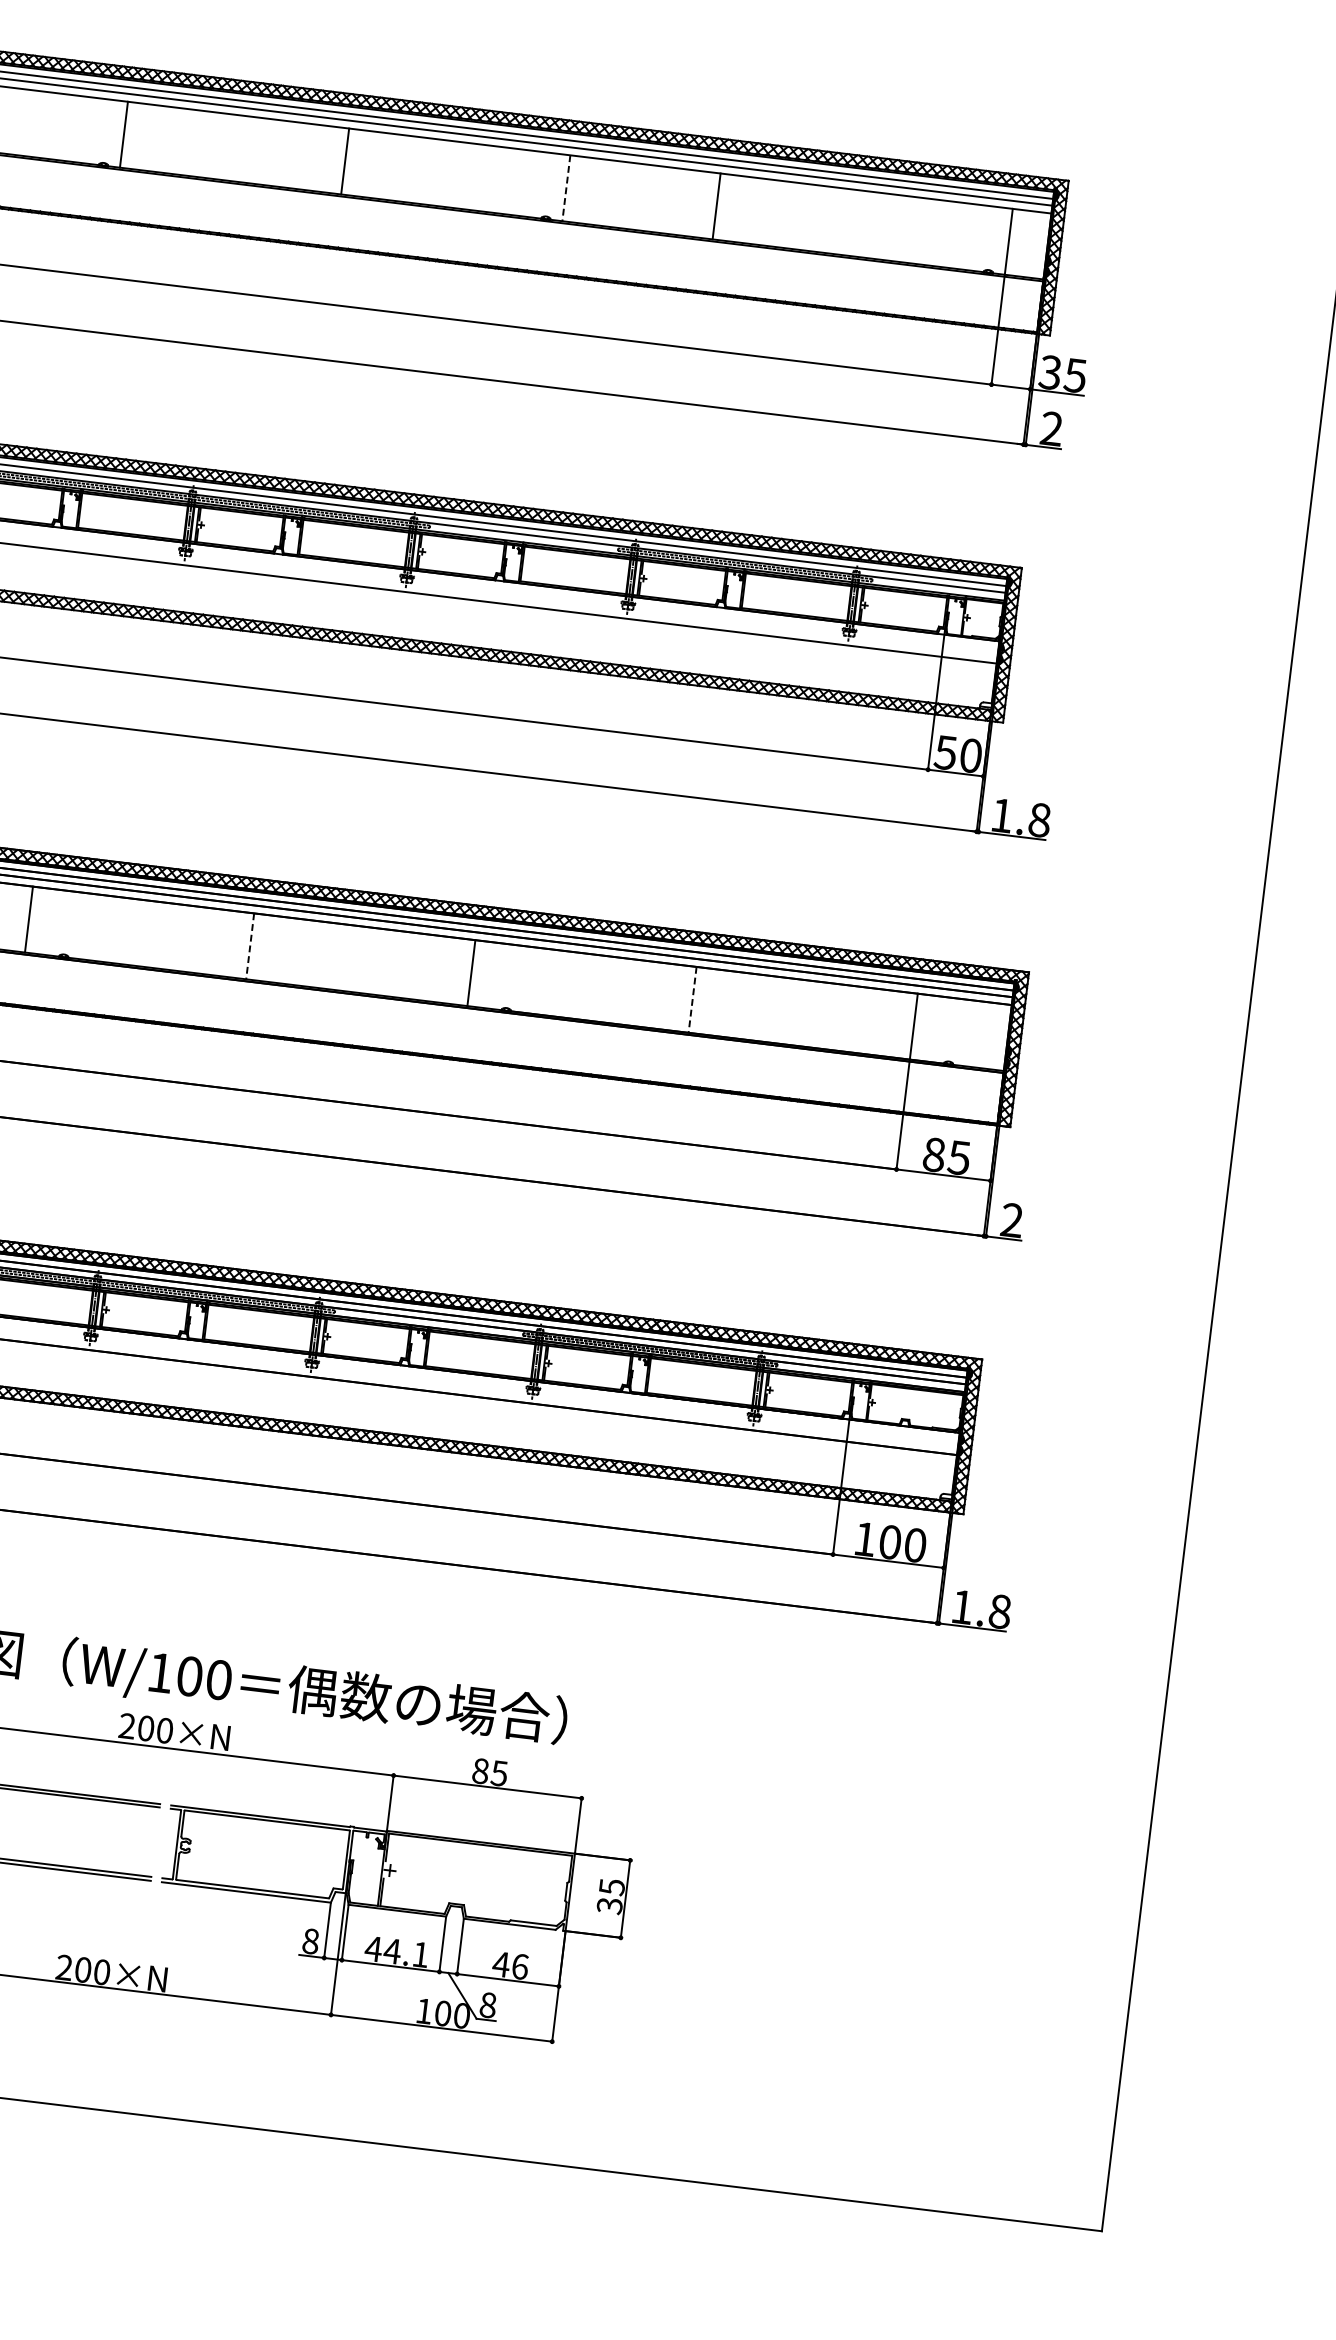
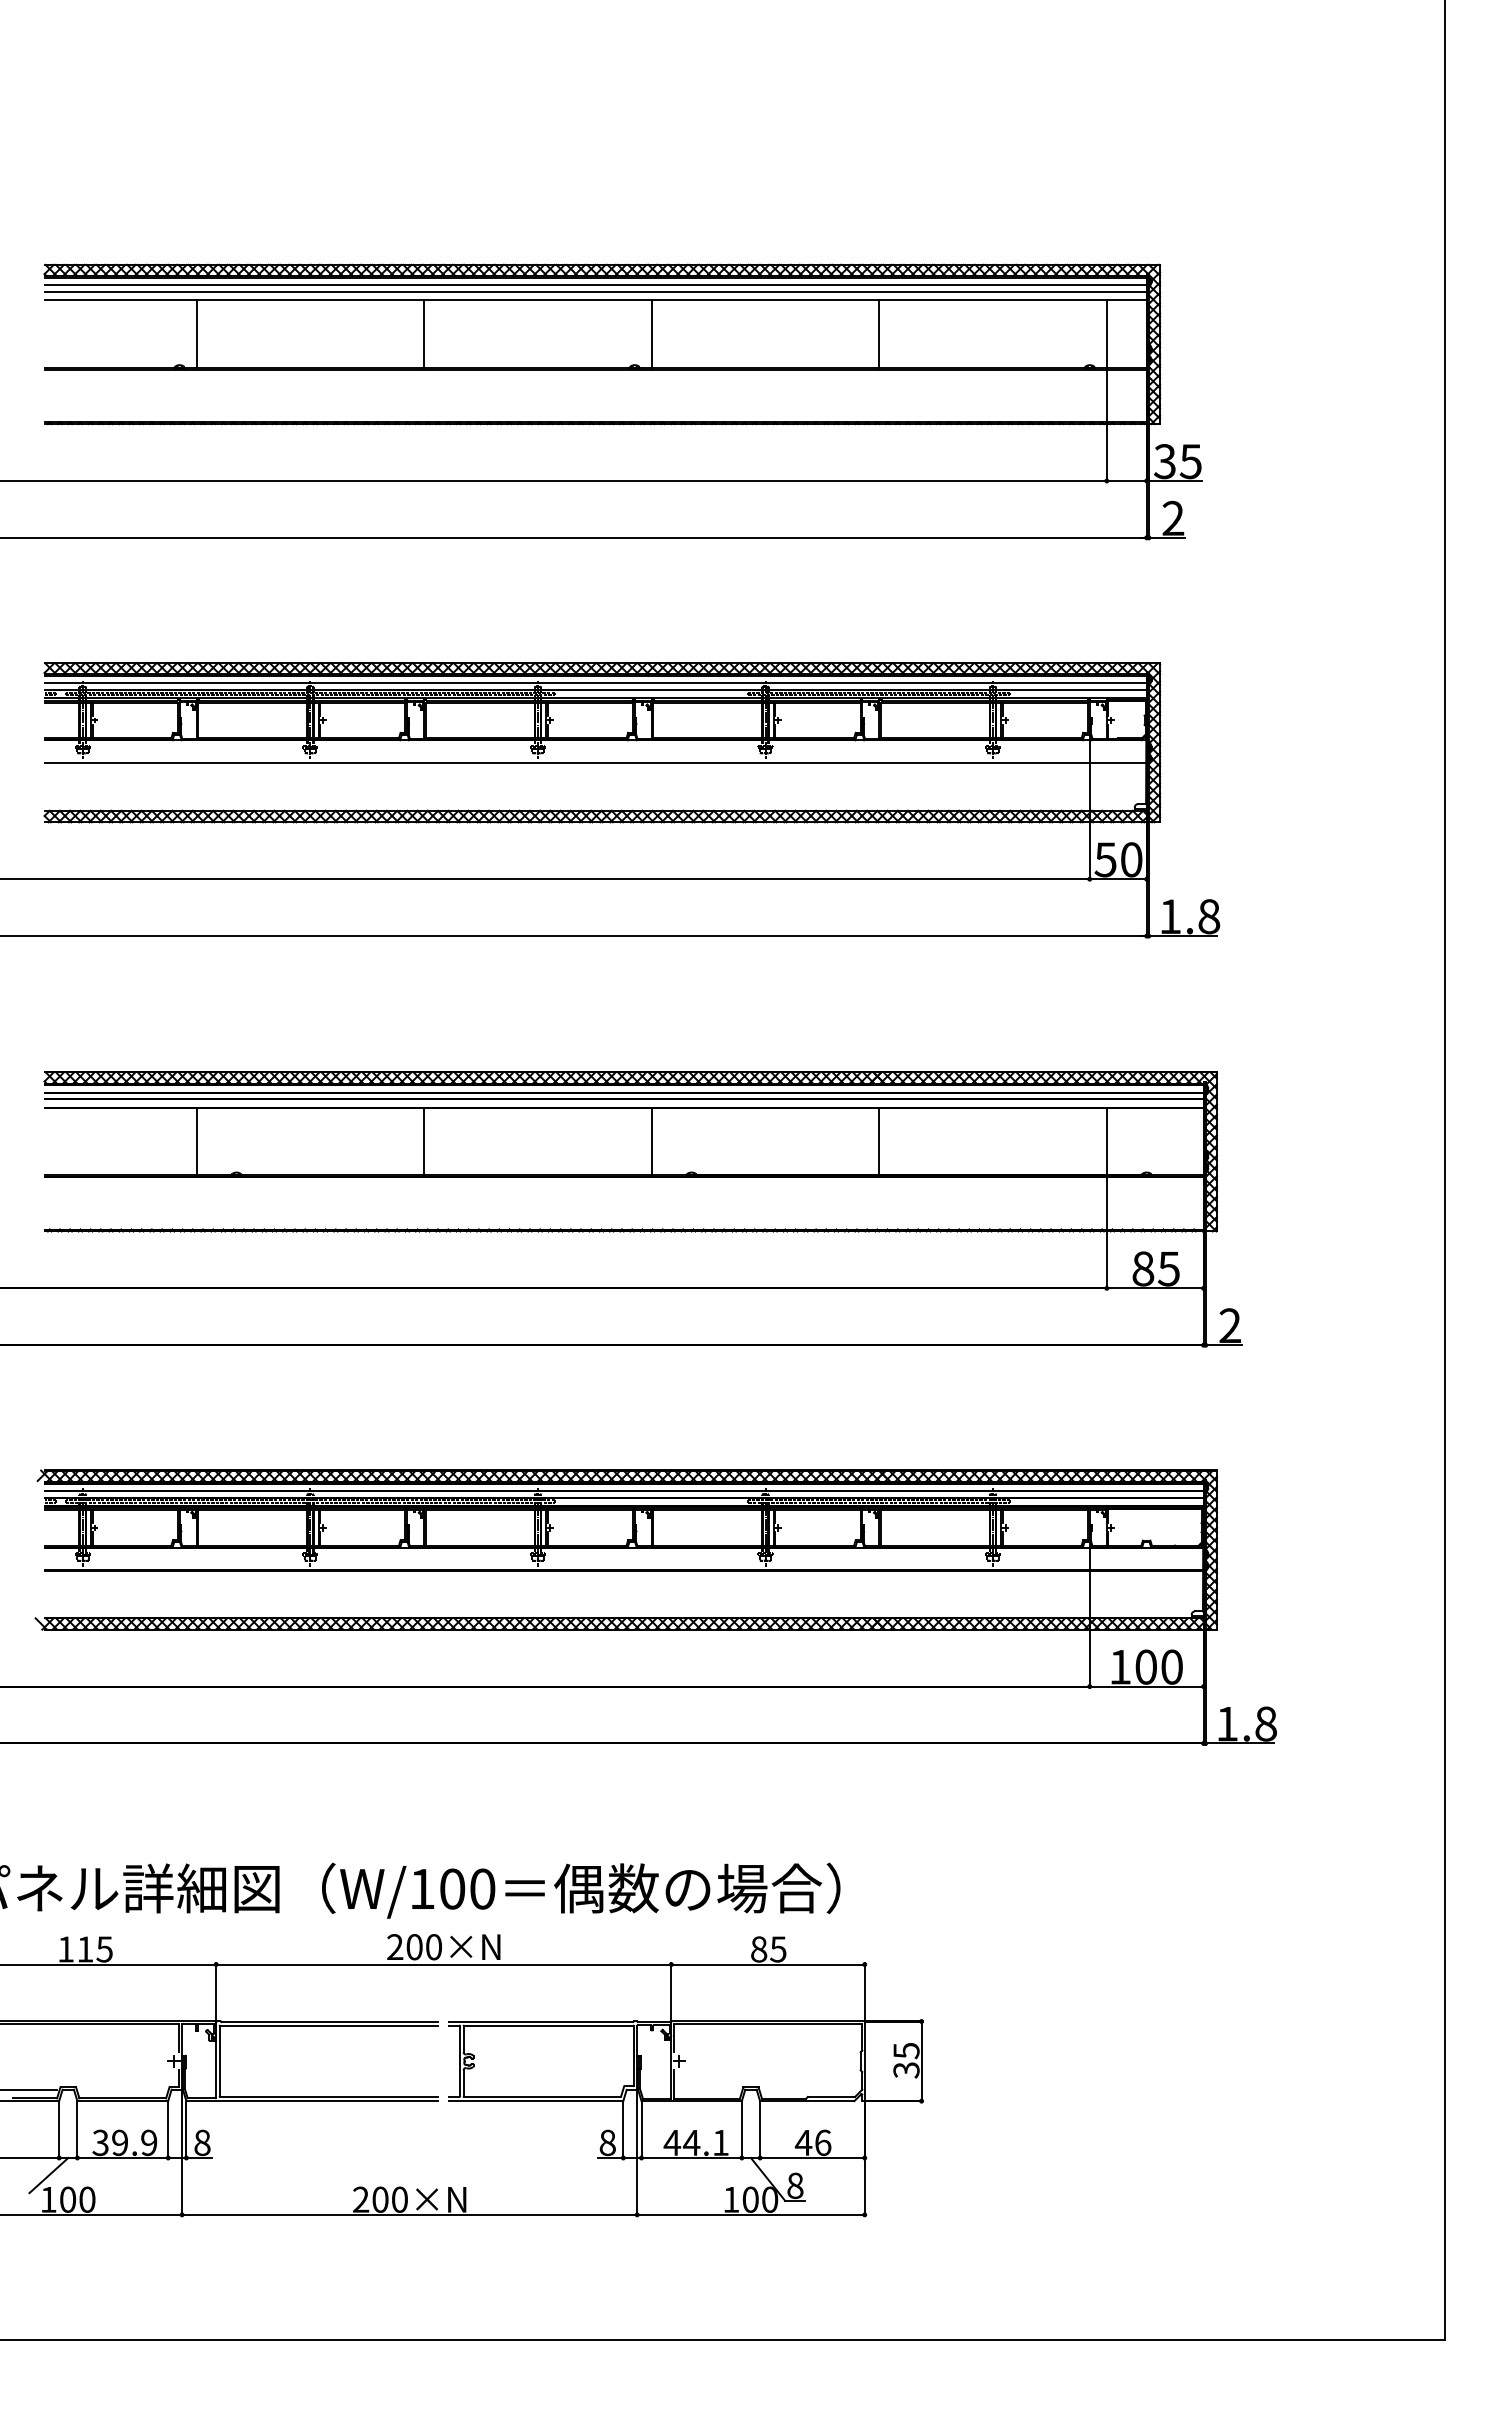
line: (566, 188) -> (651, 334), dashed -> solid
line: (716, 205) -> (879, 333), moved
line: (250, 946) -> (424, 1141), dashed -> solid
line: (692, 999) -> (879, 1141), dashed -> solid

